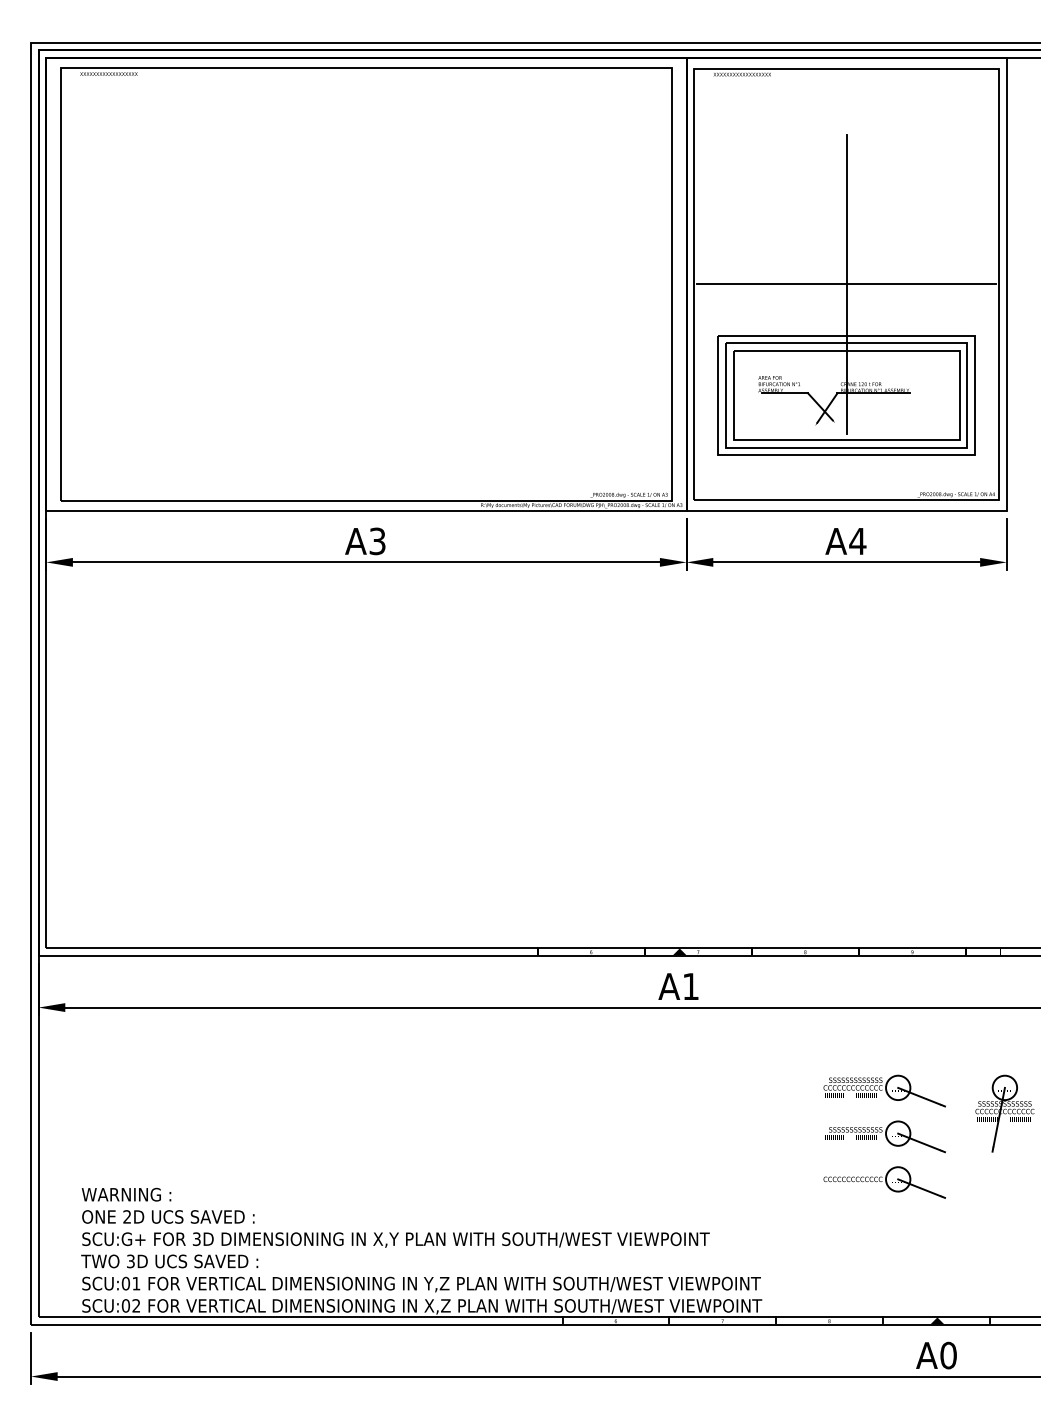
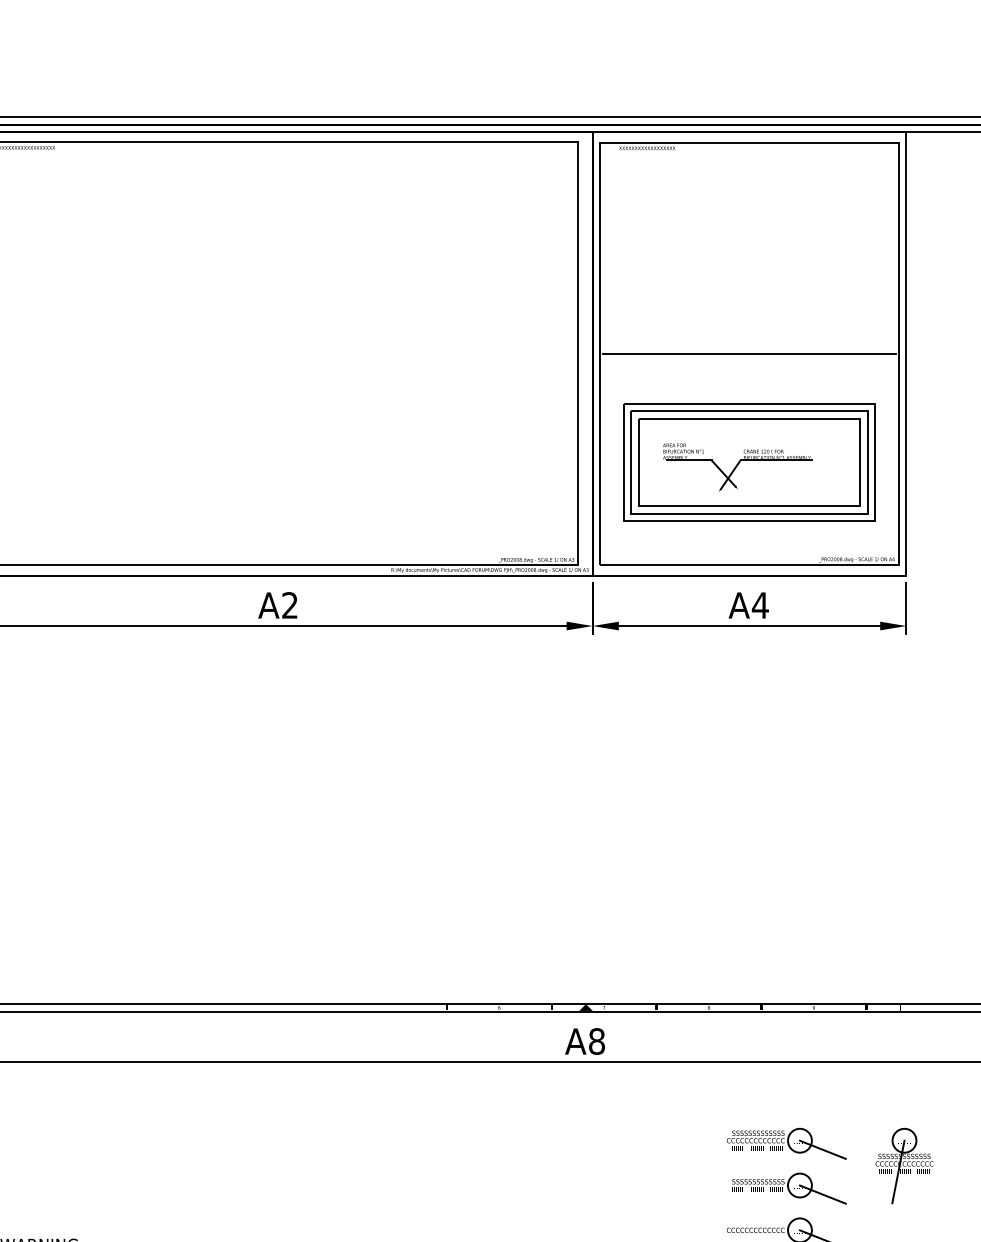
line: (846, 284) -> (749, 353), removed
text: (377, 541) -> (289, 605), A3 -> A2
text: (690, 986) -> (596, 1041), A1 -> A8

